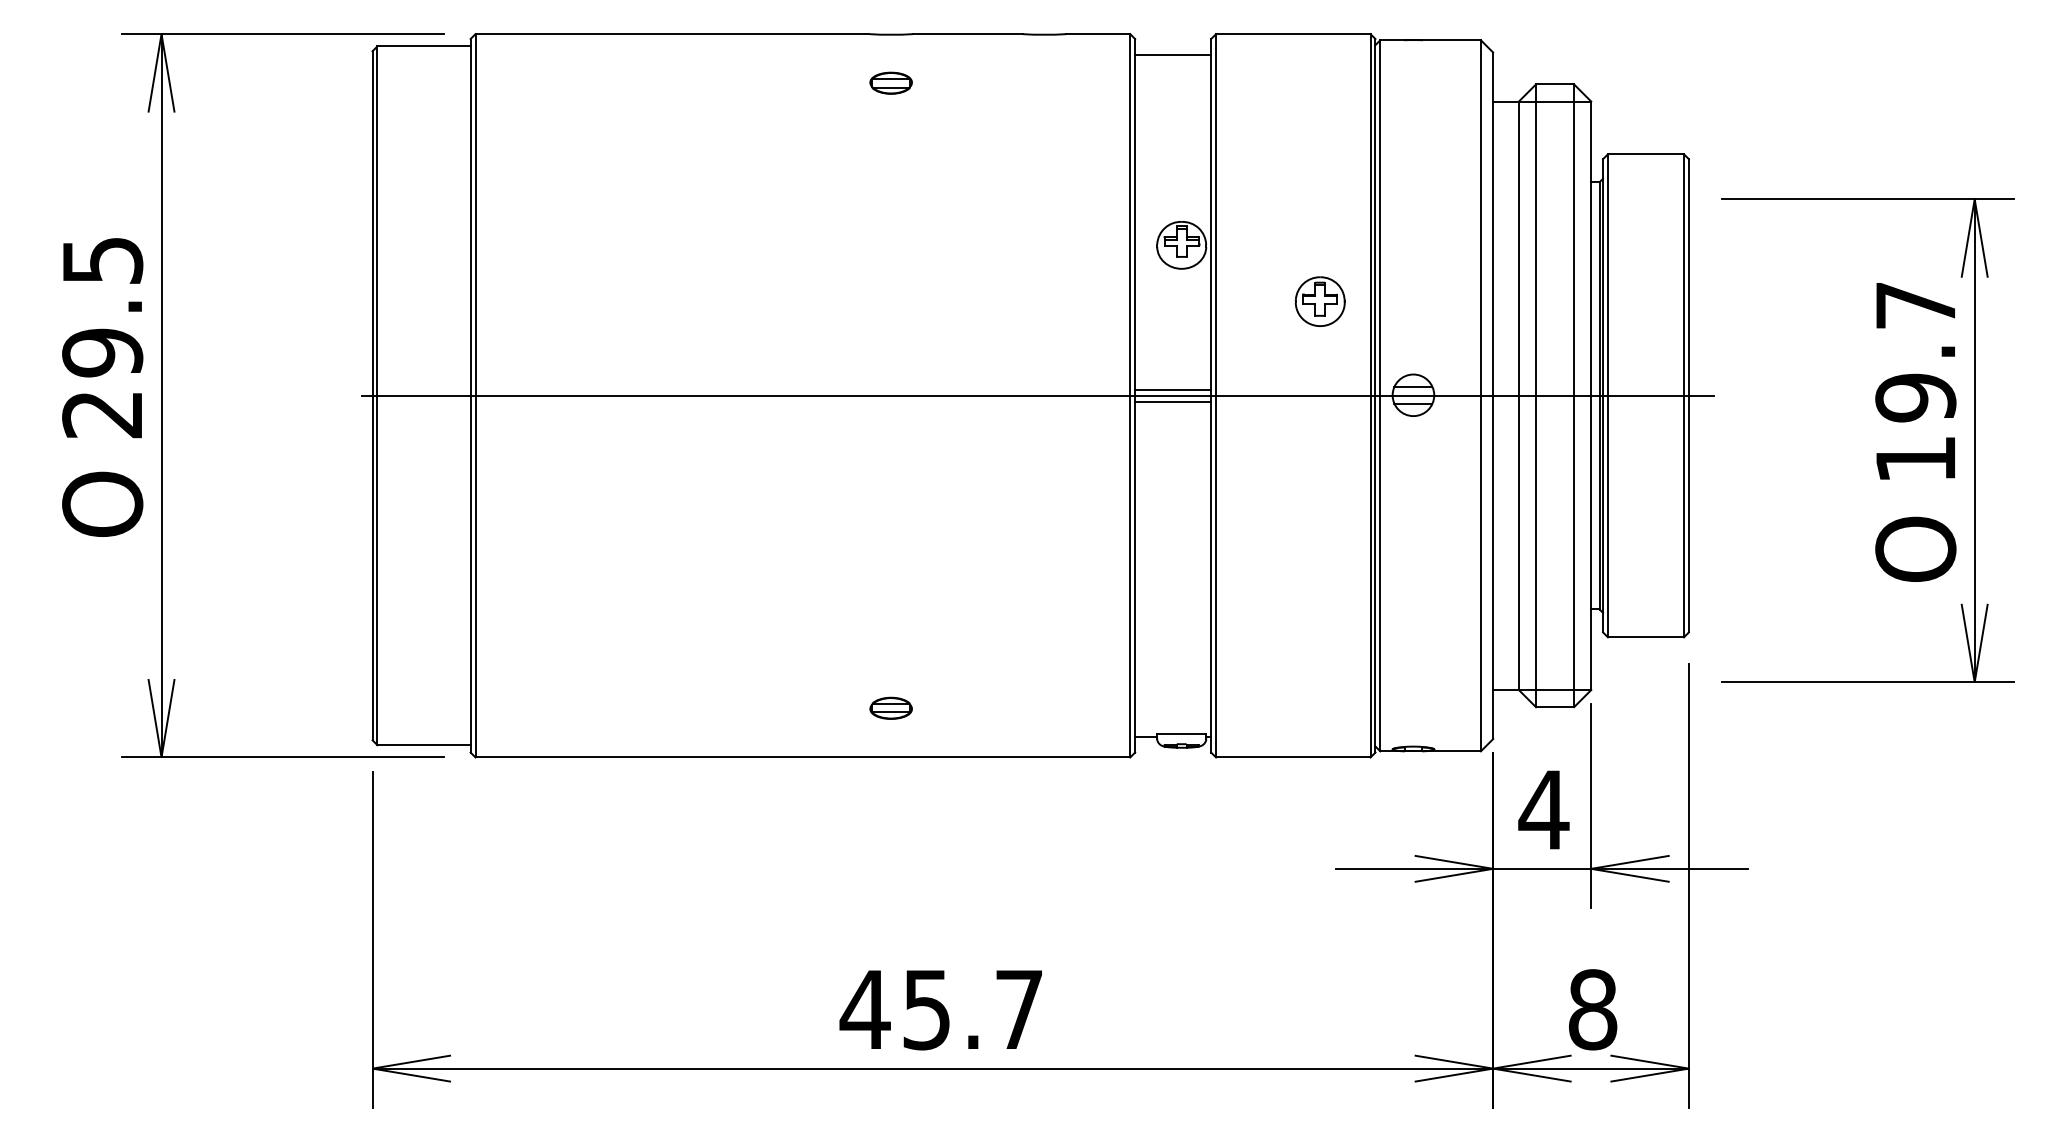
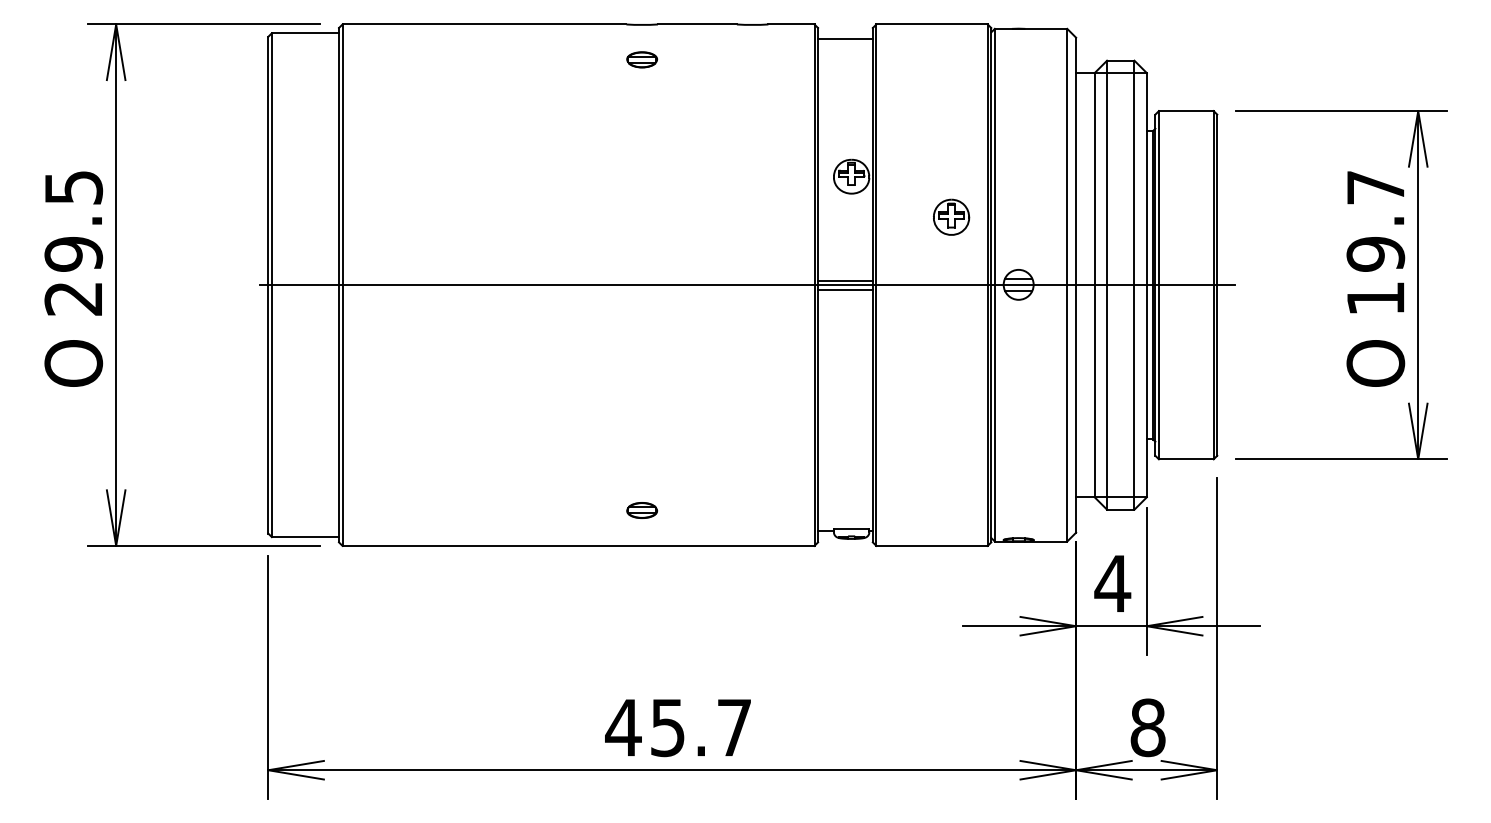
part: (1876, 453) -> (1347, 294), moved

